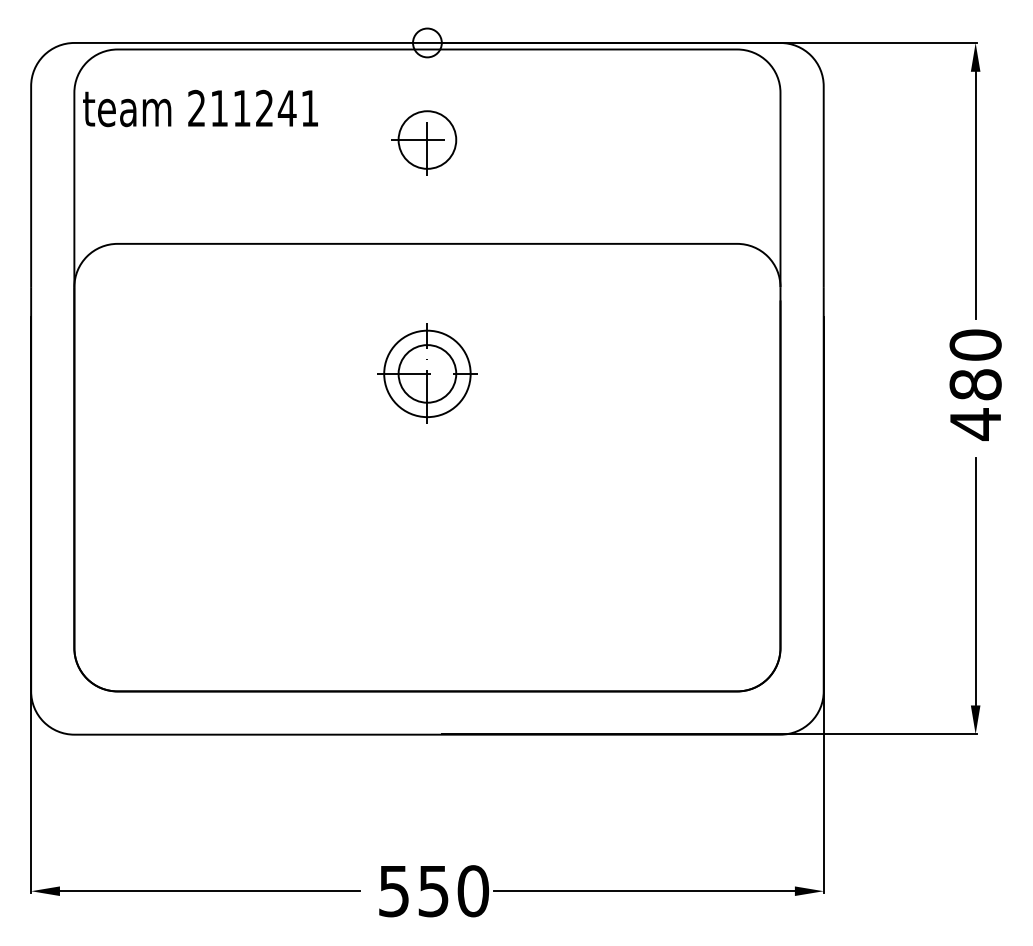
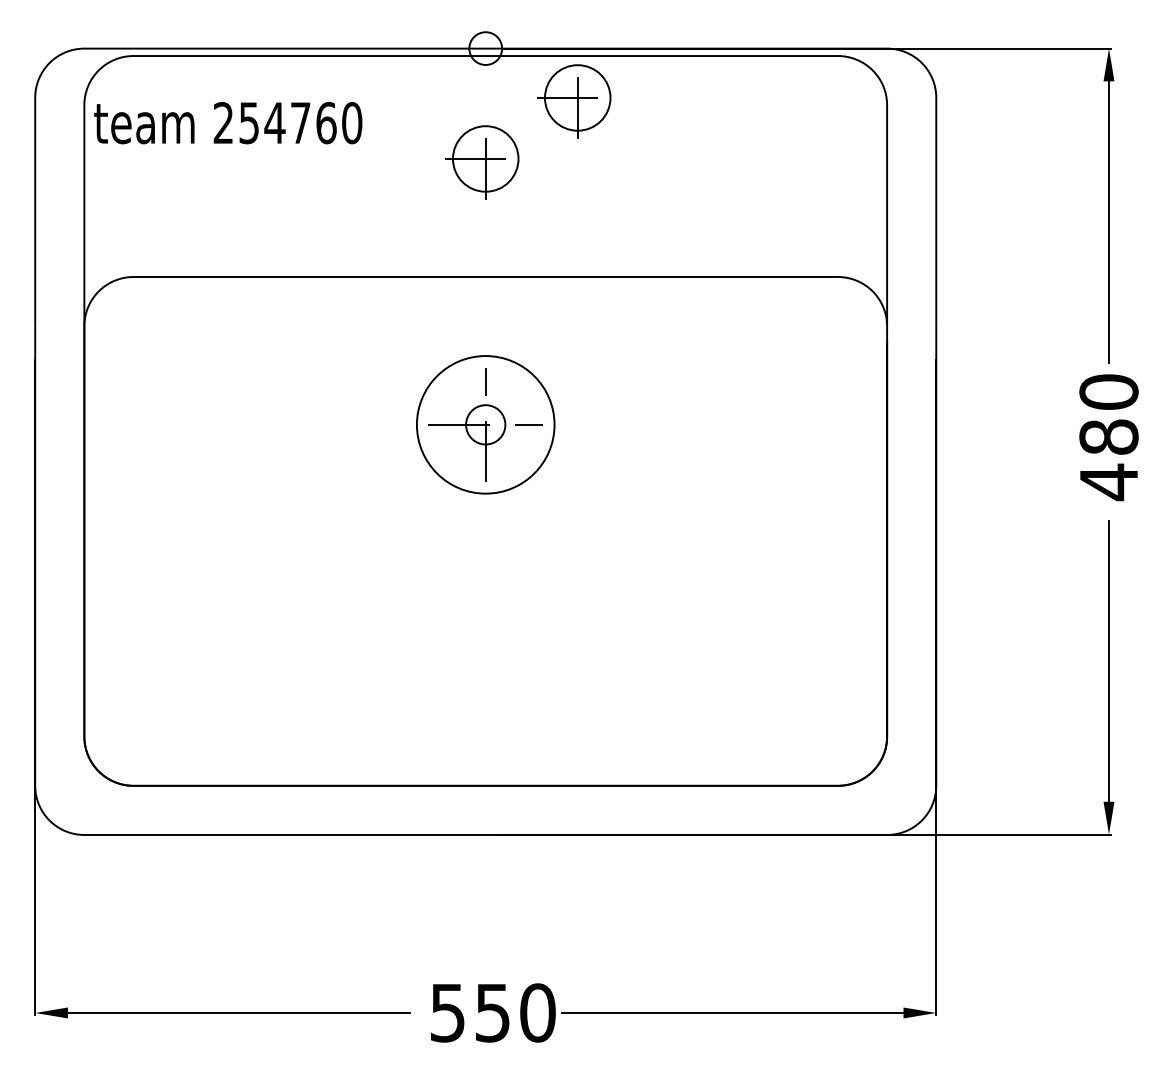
part: (505, 89) -> (574, 101), added
text: (264, 107) -> (300, 122), 211241 -> 254760
circle: (427, 373) -> (485, 424), size x0.6
circle: (427, 373) -> (485, 424), size x1.4

